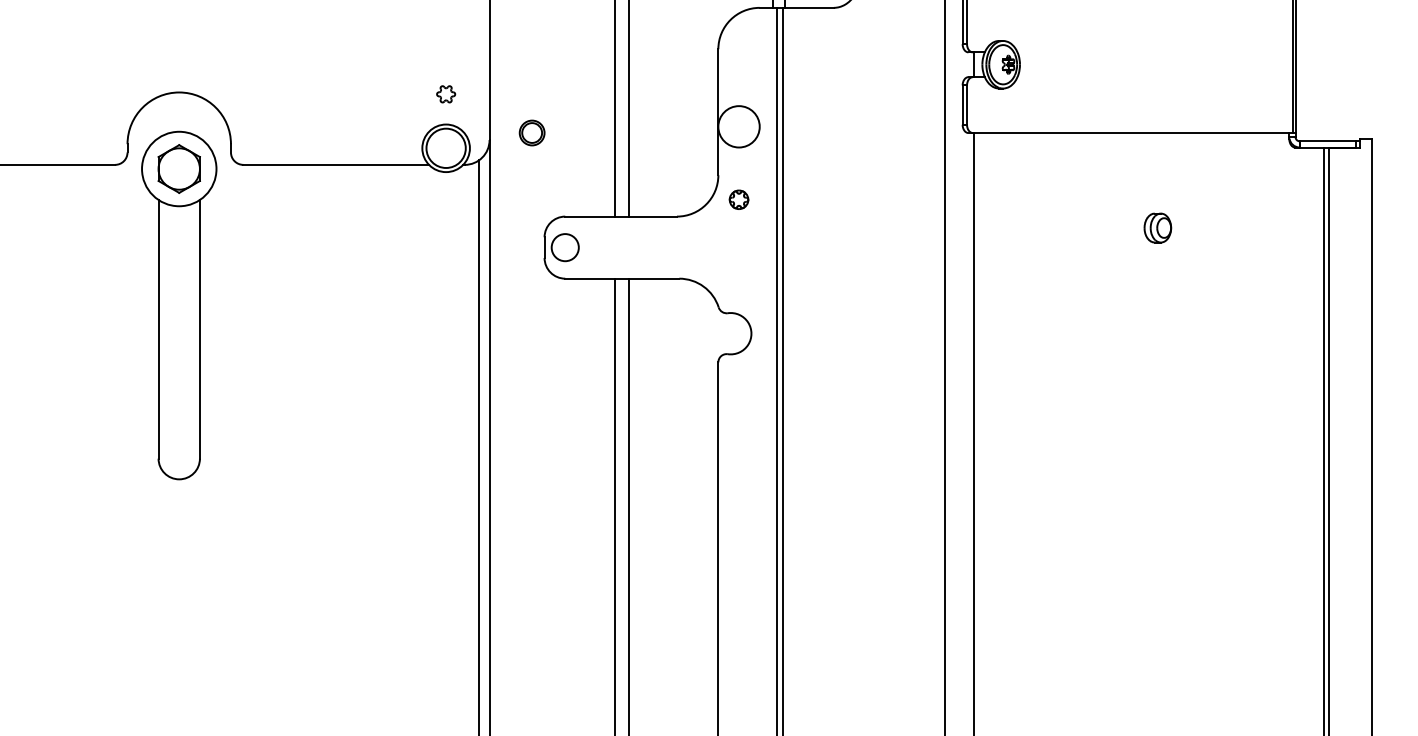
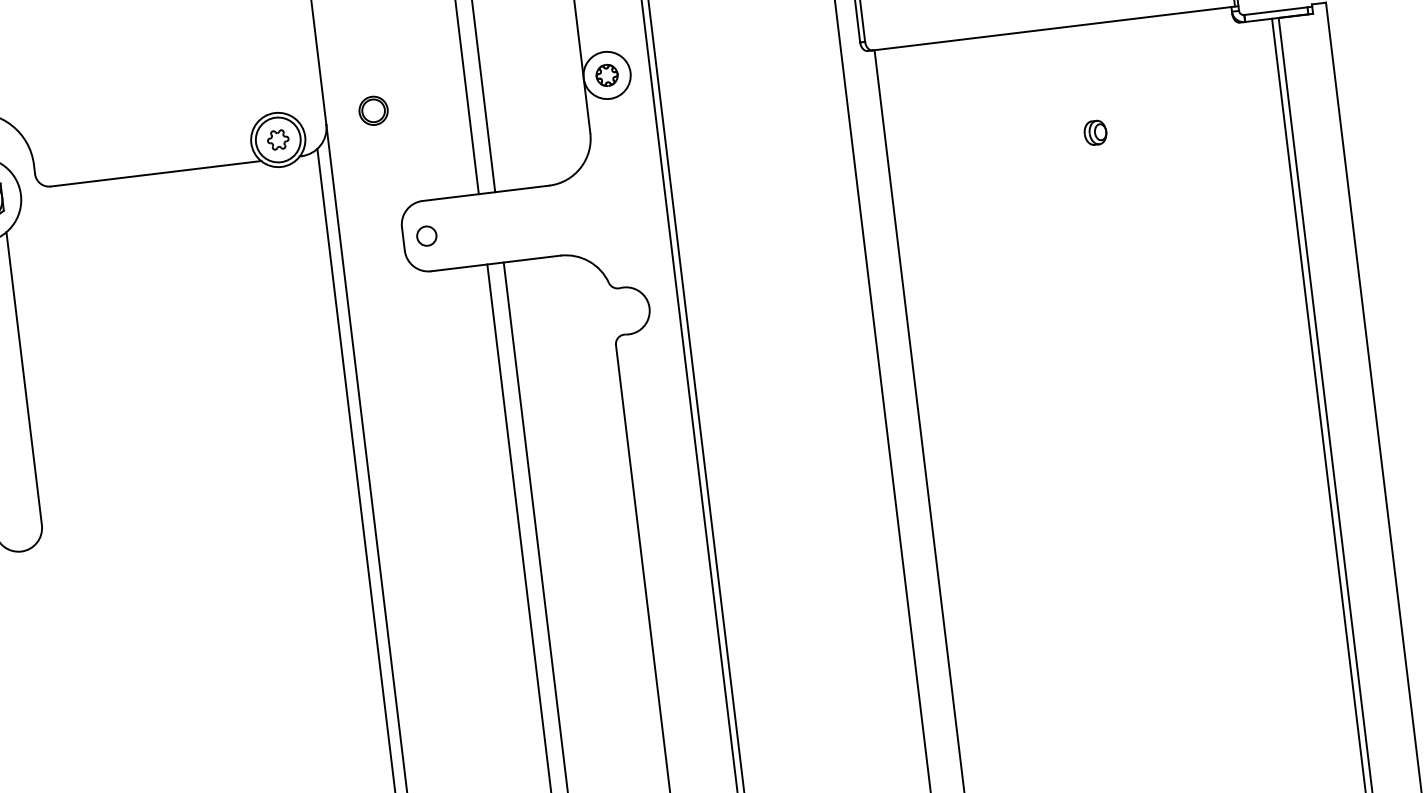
part: (446, 94) -> (278, 140), moved
part: (738, 199) -> (606, 75), moved
part: (1157, 228) -> (1095, 133), size x0.71
circle: (564, 247) -> (425, 236), size x0.62

